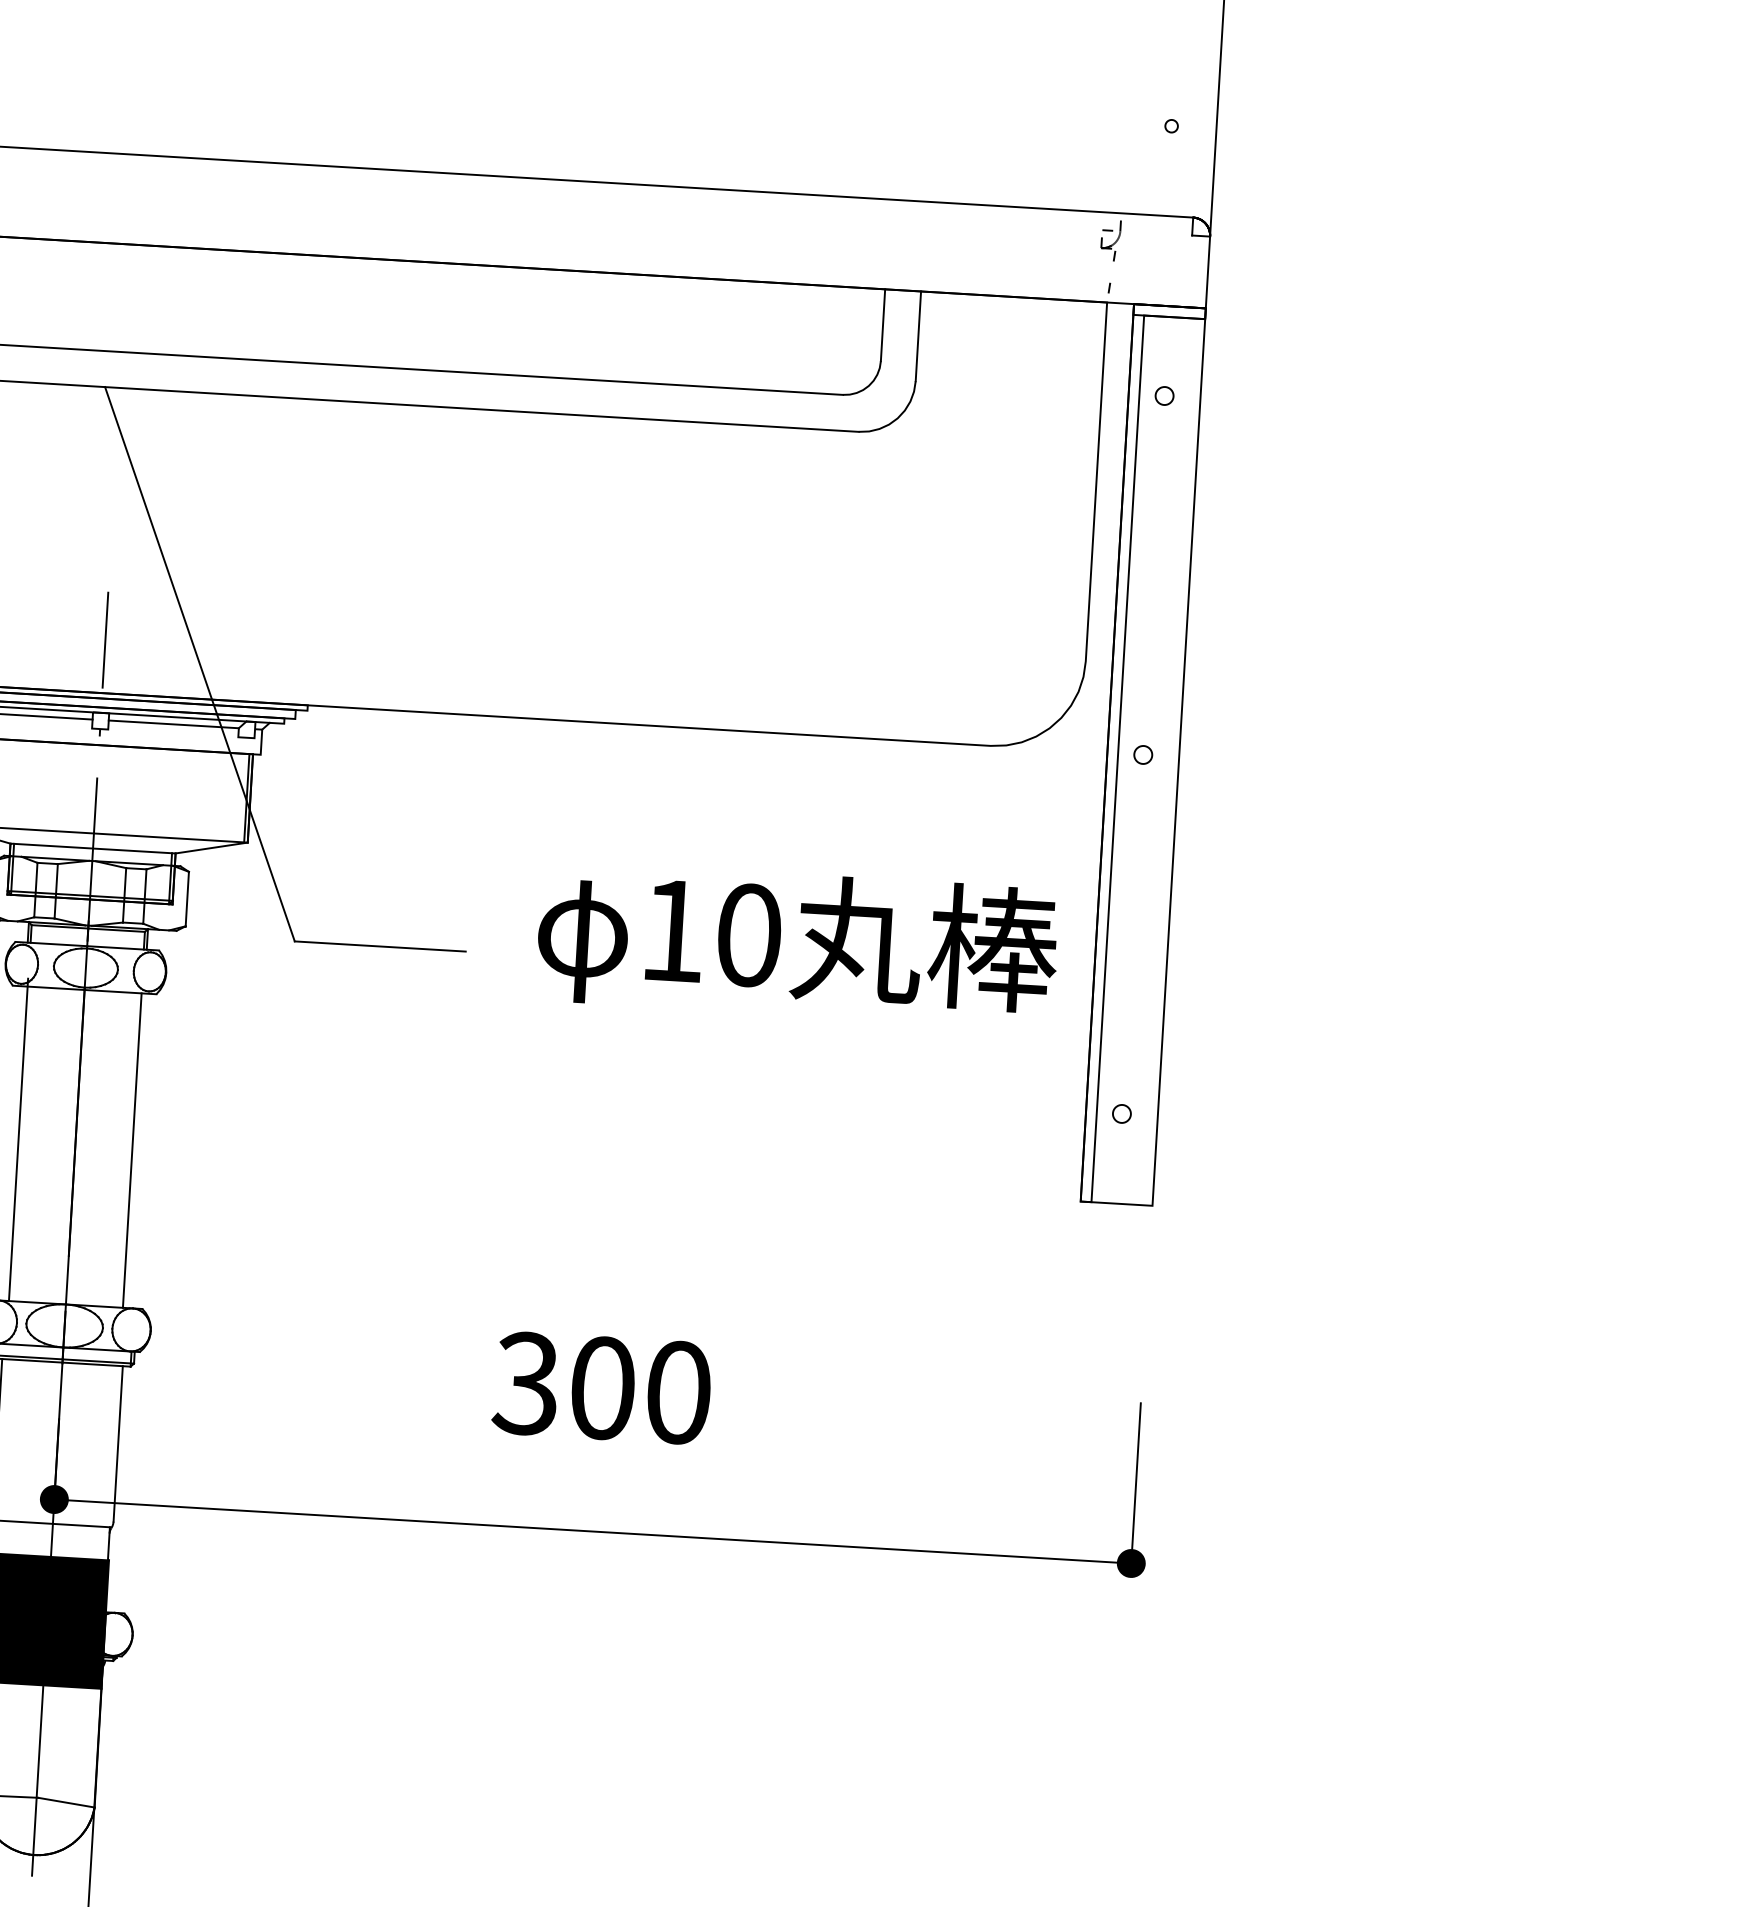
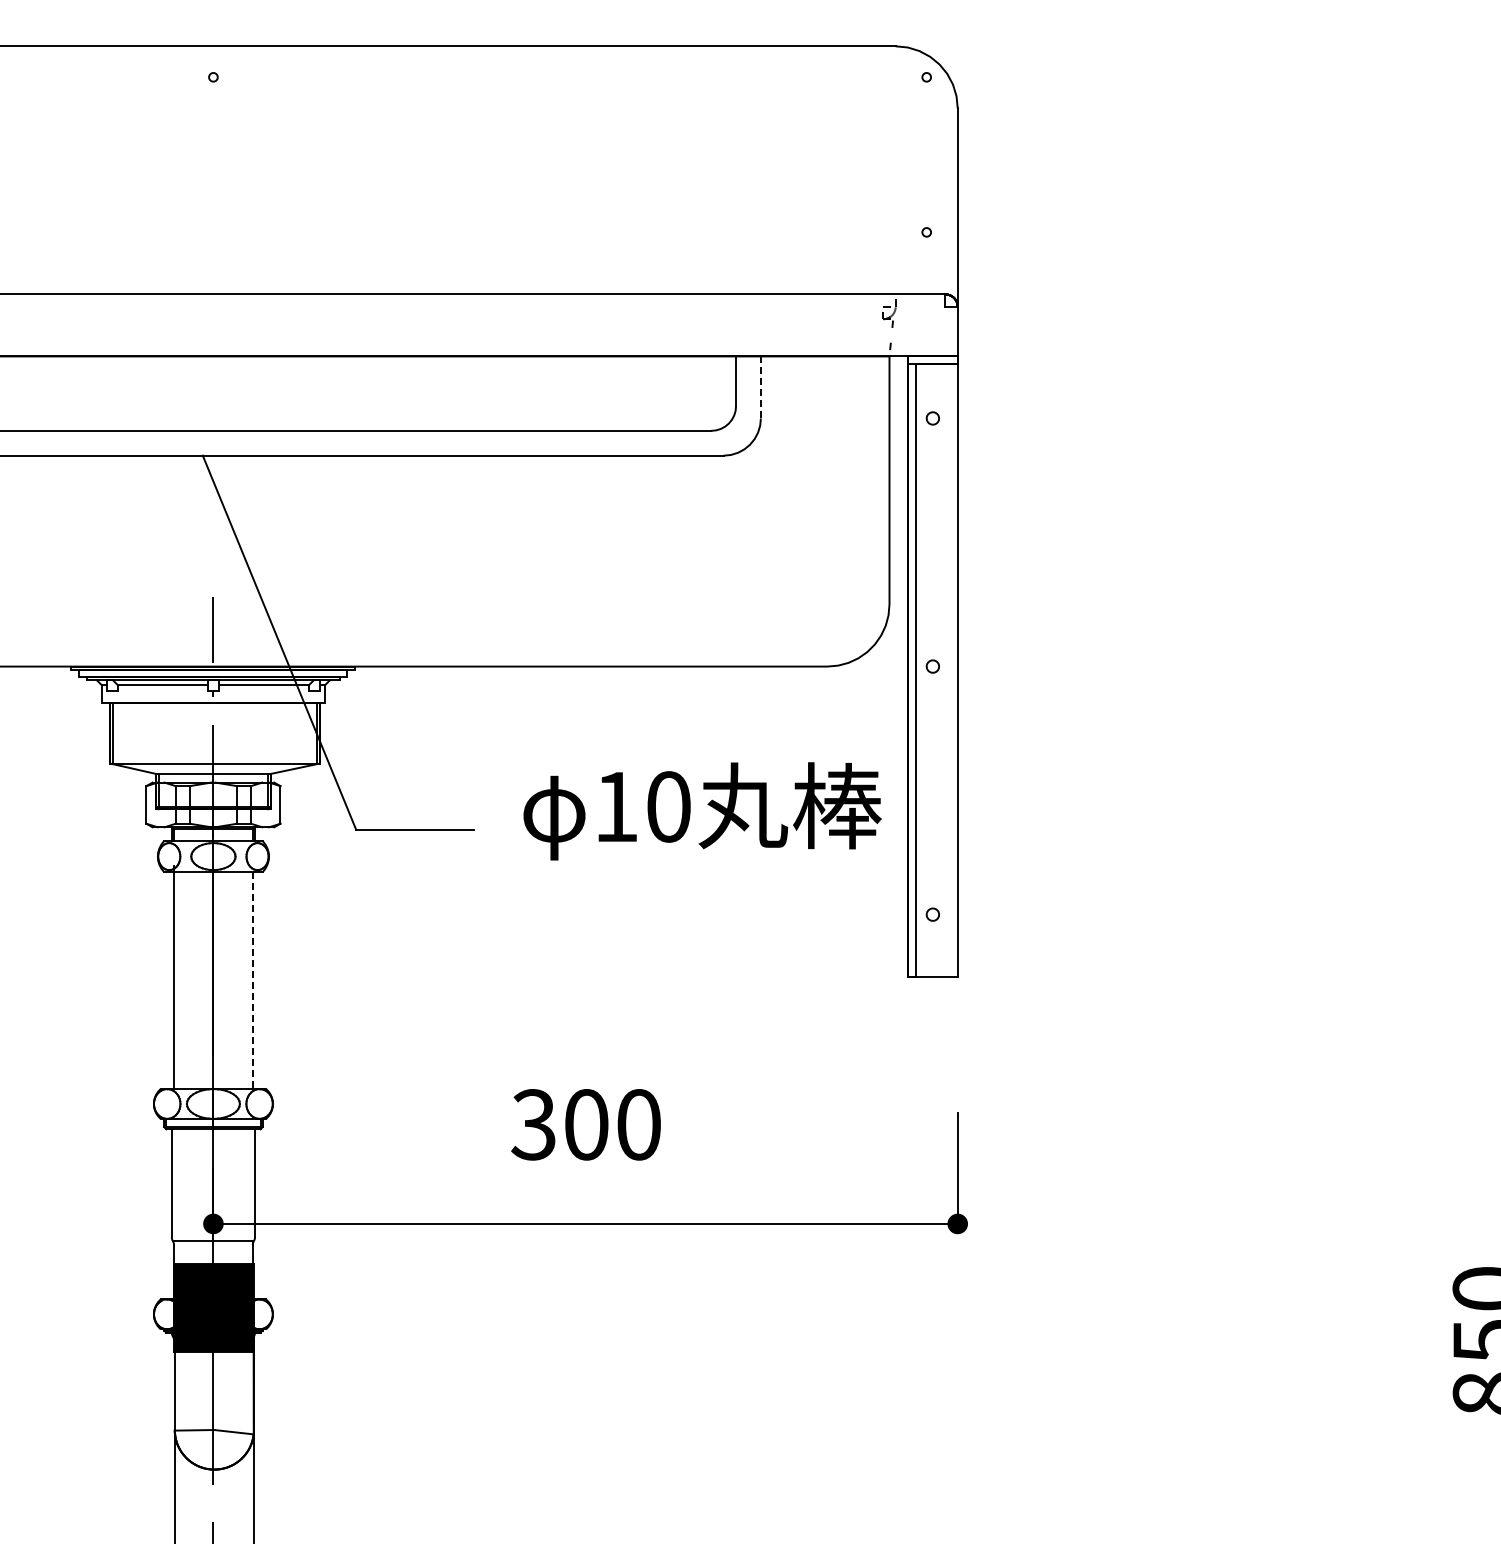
line: (917, 336) -> (760, 387), solid -> dashed
line: (131, 1150) -> (252, 980), solid -> dashed

